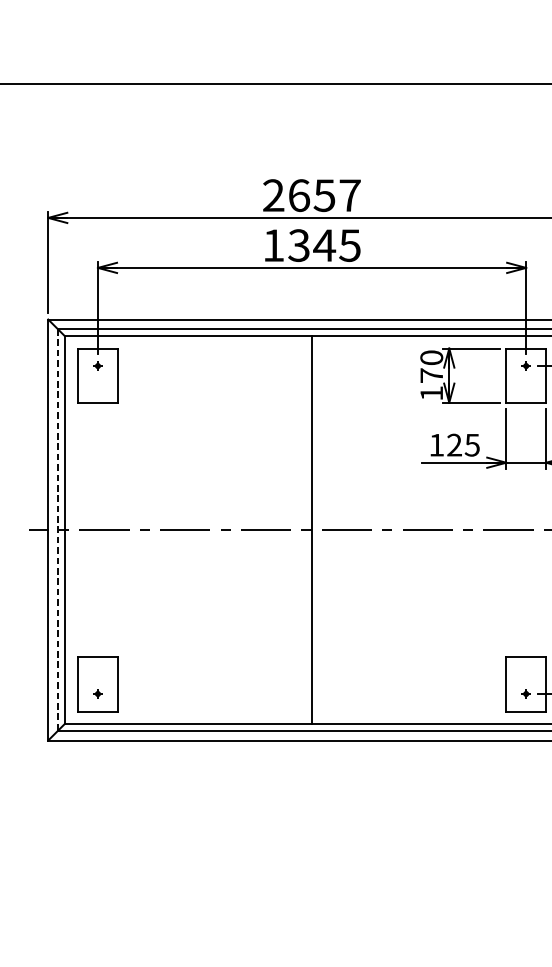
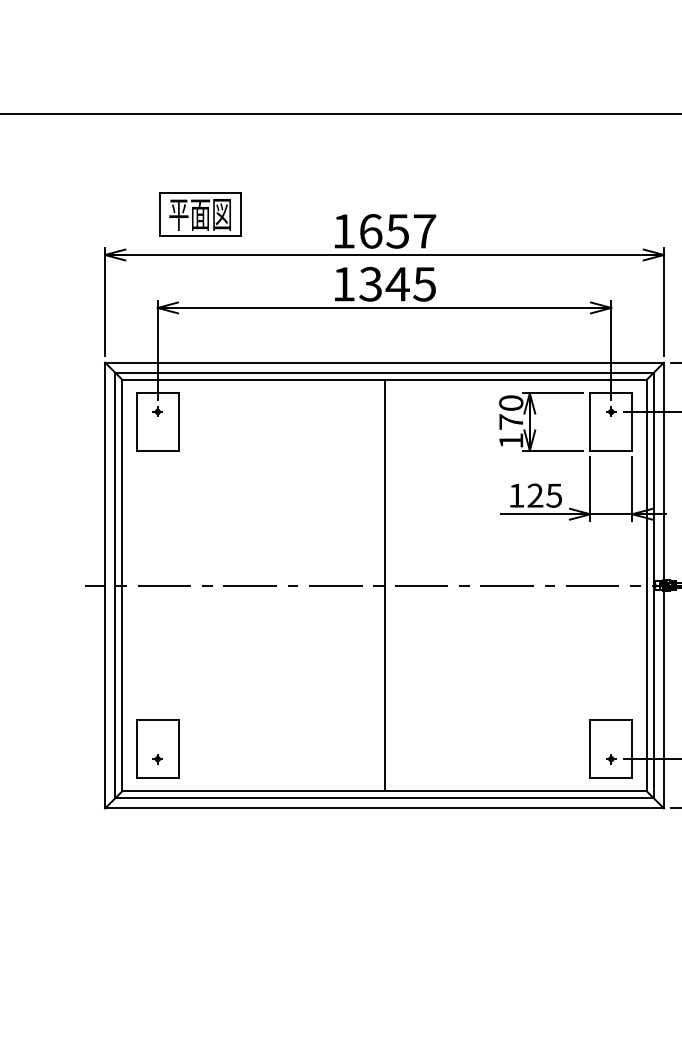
part: (138, 179) -> (200, 214), added
text: (273, 195) -> (343, 231), 2657 -> 1657
line: (58, 530) -> (115, 585), dashed -> solid

